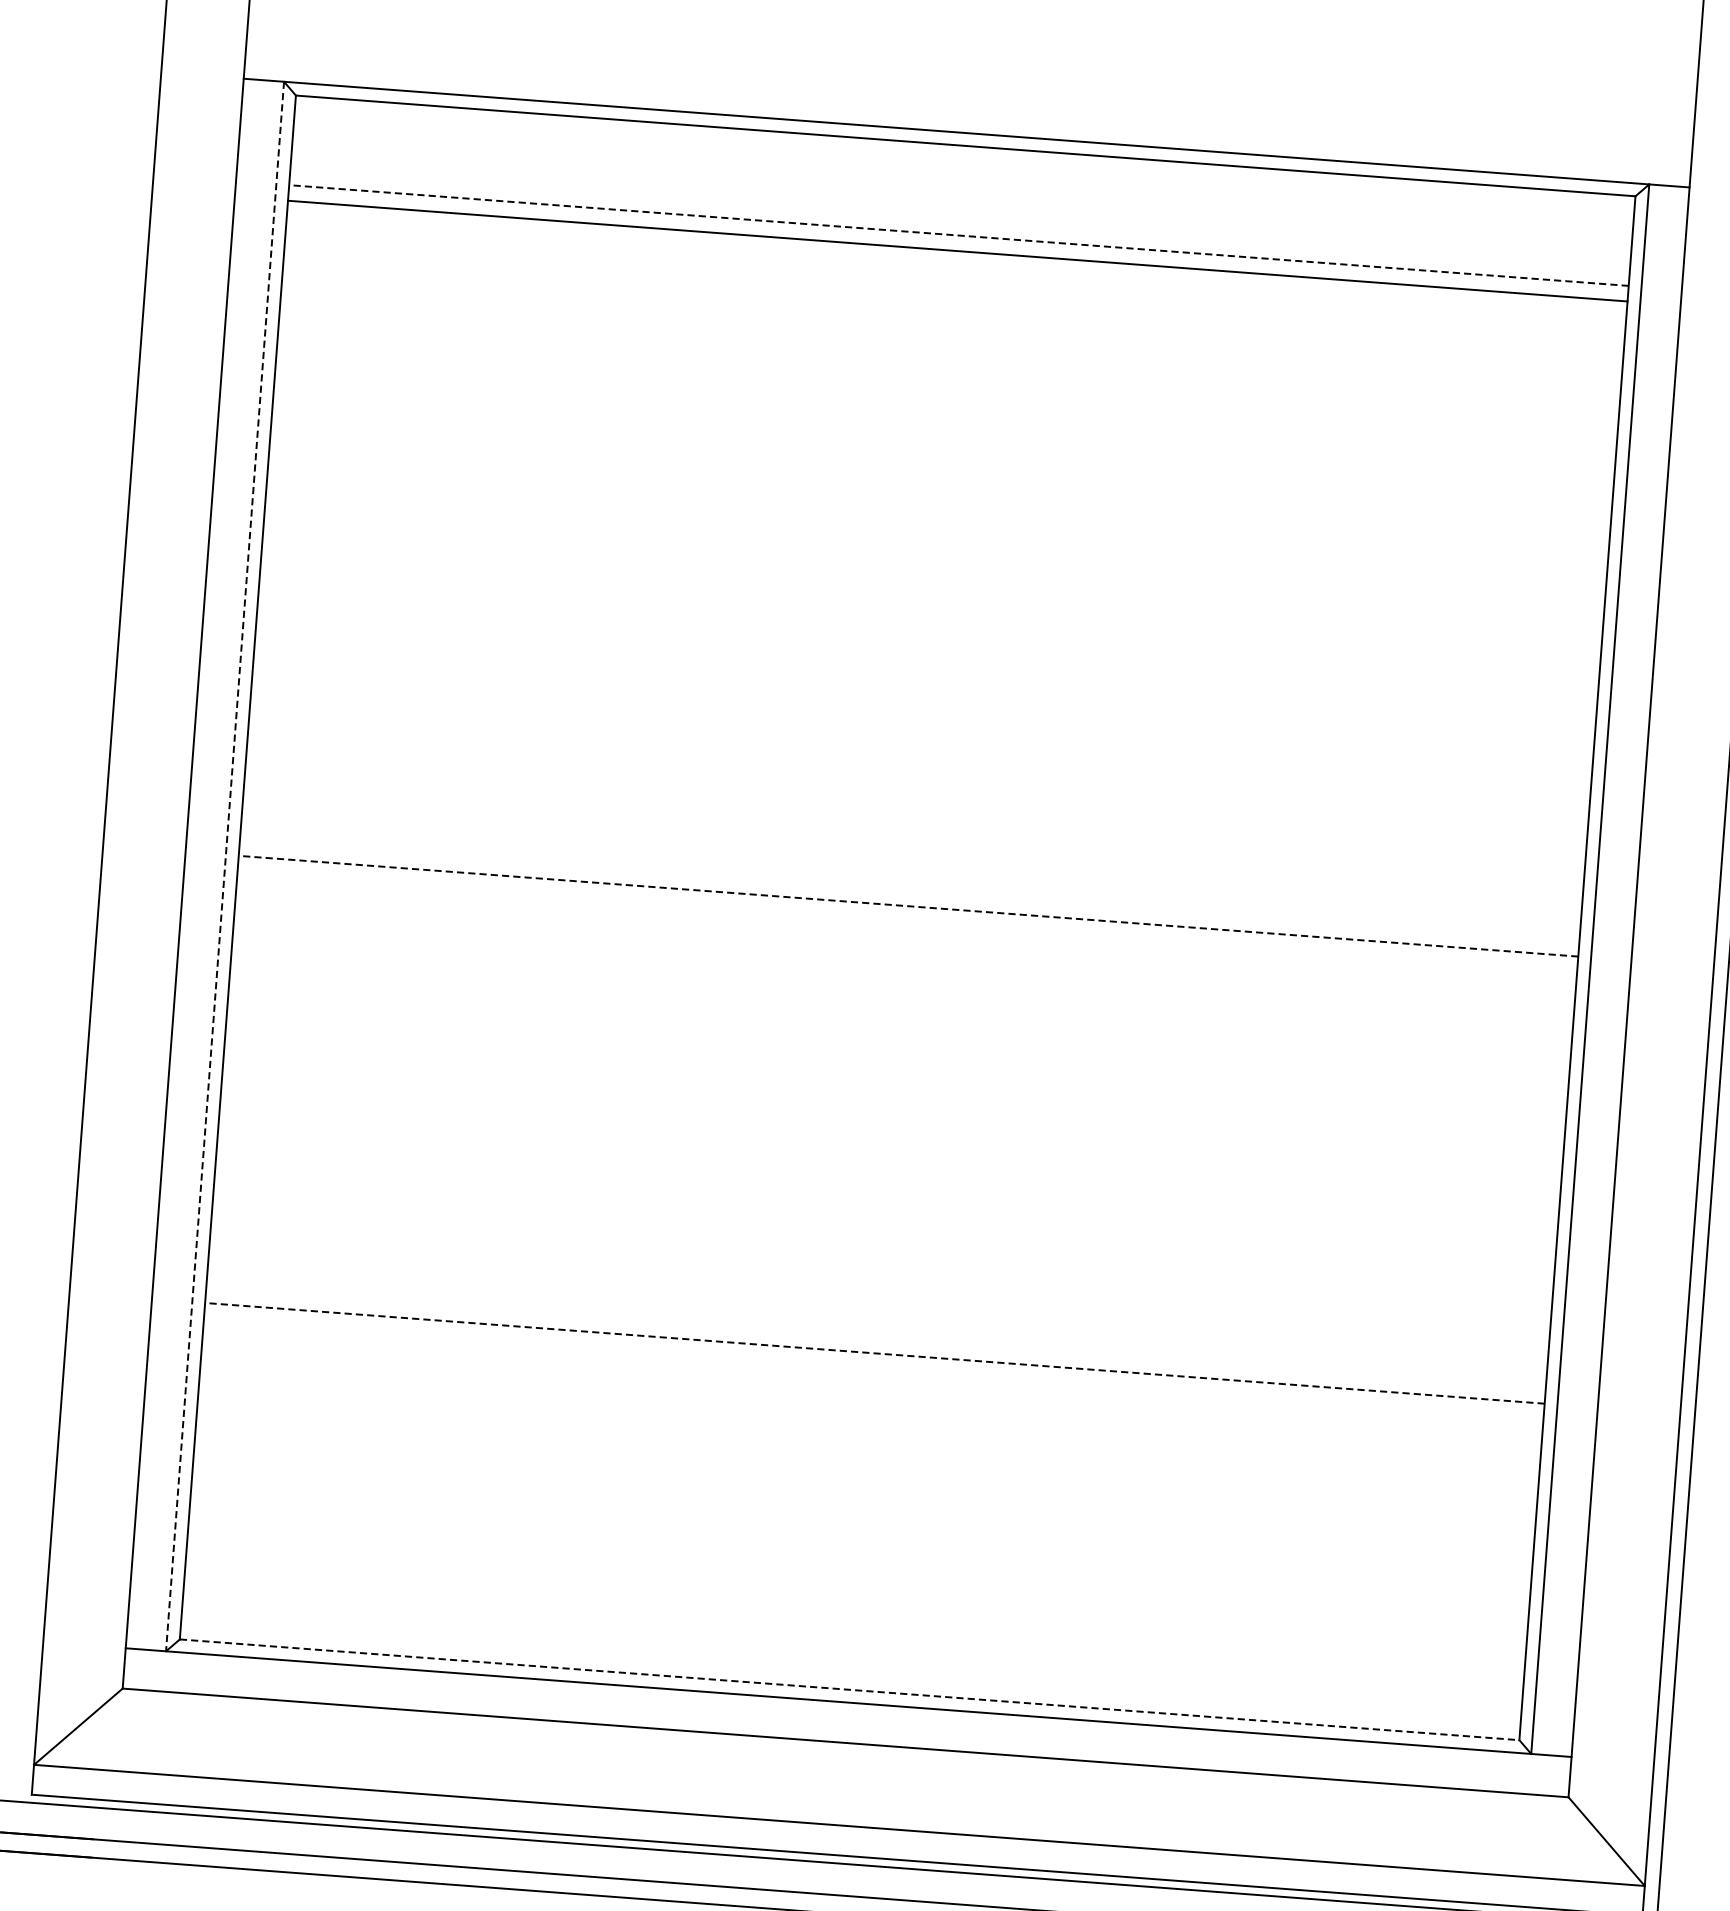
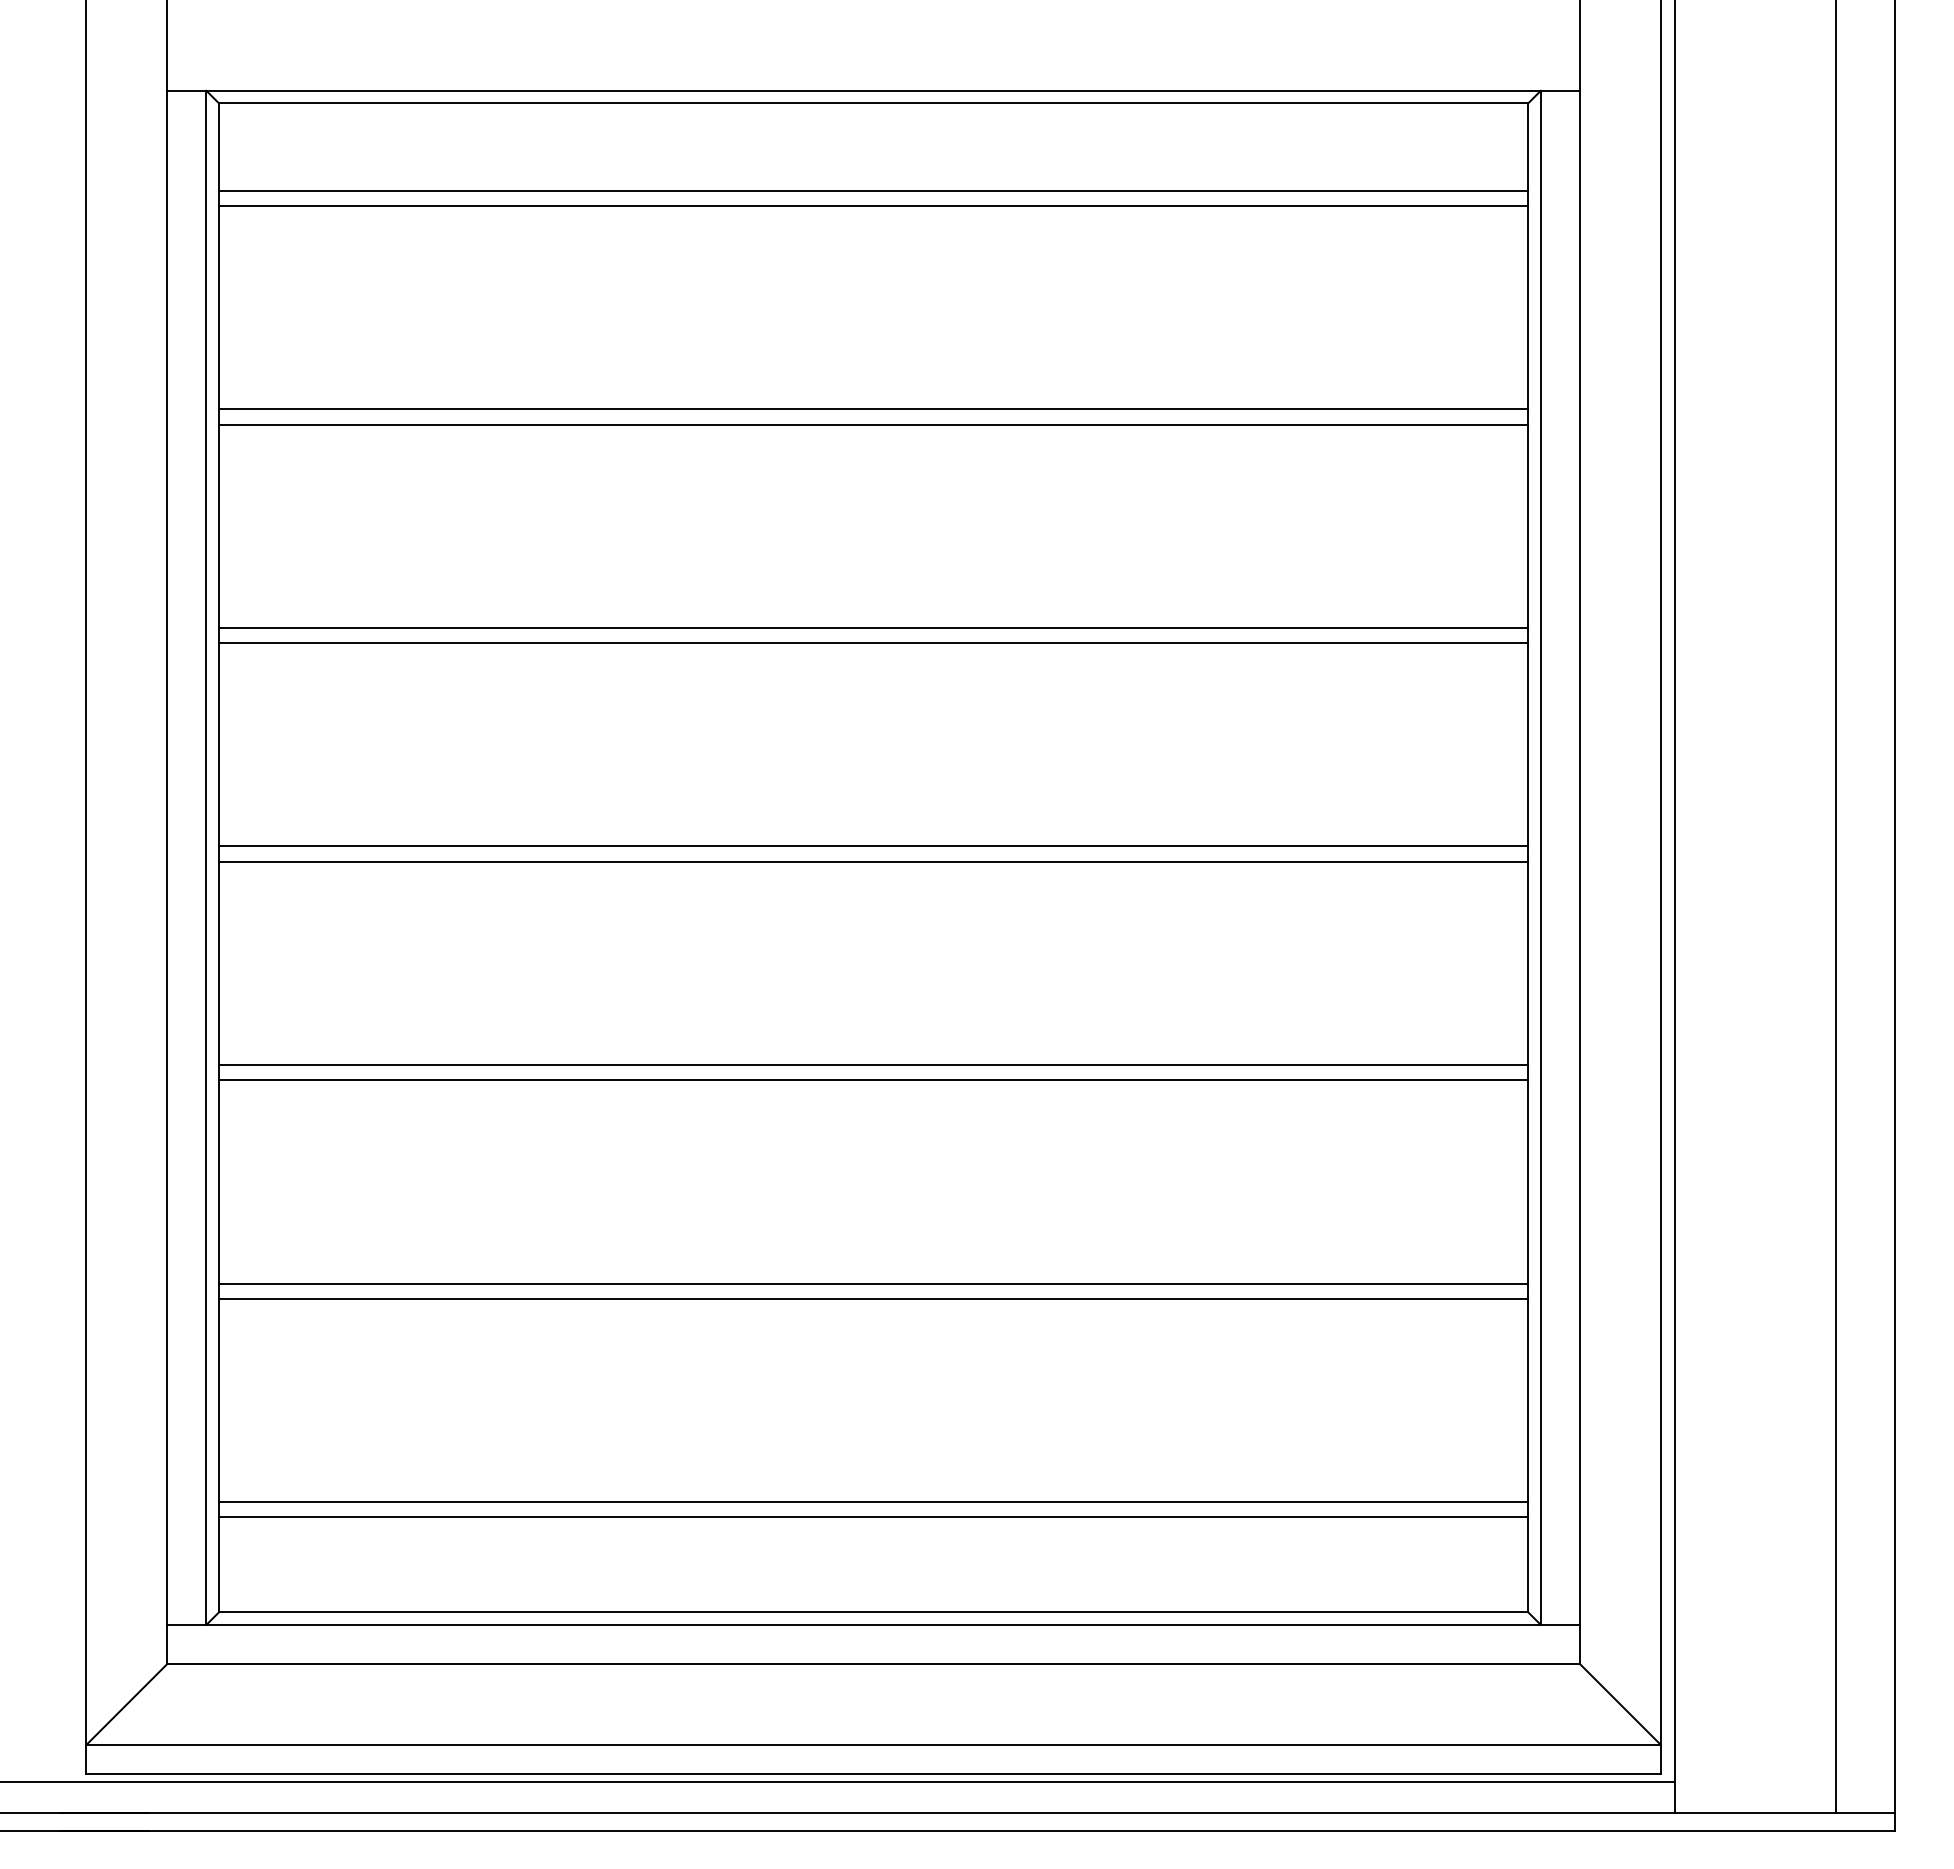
line: (958, 235) -> (873, 190), dashed -> solid
line: (942, 459) -> (873, 409), added
line: (940, 474) -> (873, 424), added
line: (925, 682) -> (873, 627), added
line: (924, 698) -> (873, 643), added
line: (225, 867) -> (206, 858), dashed -> solid
line: (908, 906) -> (873, 846), dashed -> solid
line: (907, 921) -> (873, 861), added
line: (891, 1129) -> (873, 1064), added
line: (890, 1145) -> (873, 1080), added
line: (874, 1353) -> (873, 1283), dashed -> solid
line: (873, 1368) -> (873, 1298), added
line: (857, 1577) -> (873, 1502), added
line: (856, 1592) -> (873, 1517), added
line: (849, 1689) -> (873, 1612), dashed -> solid

